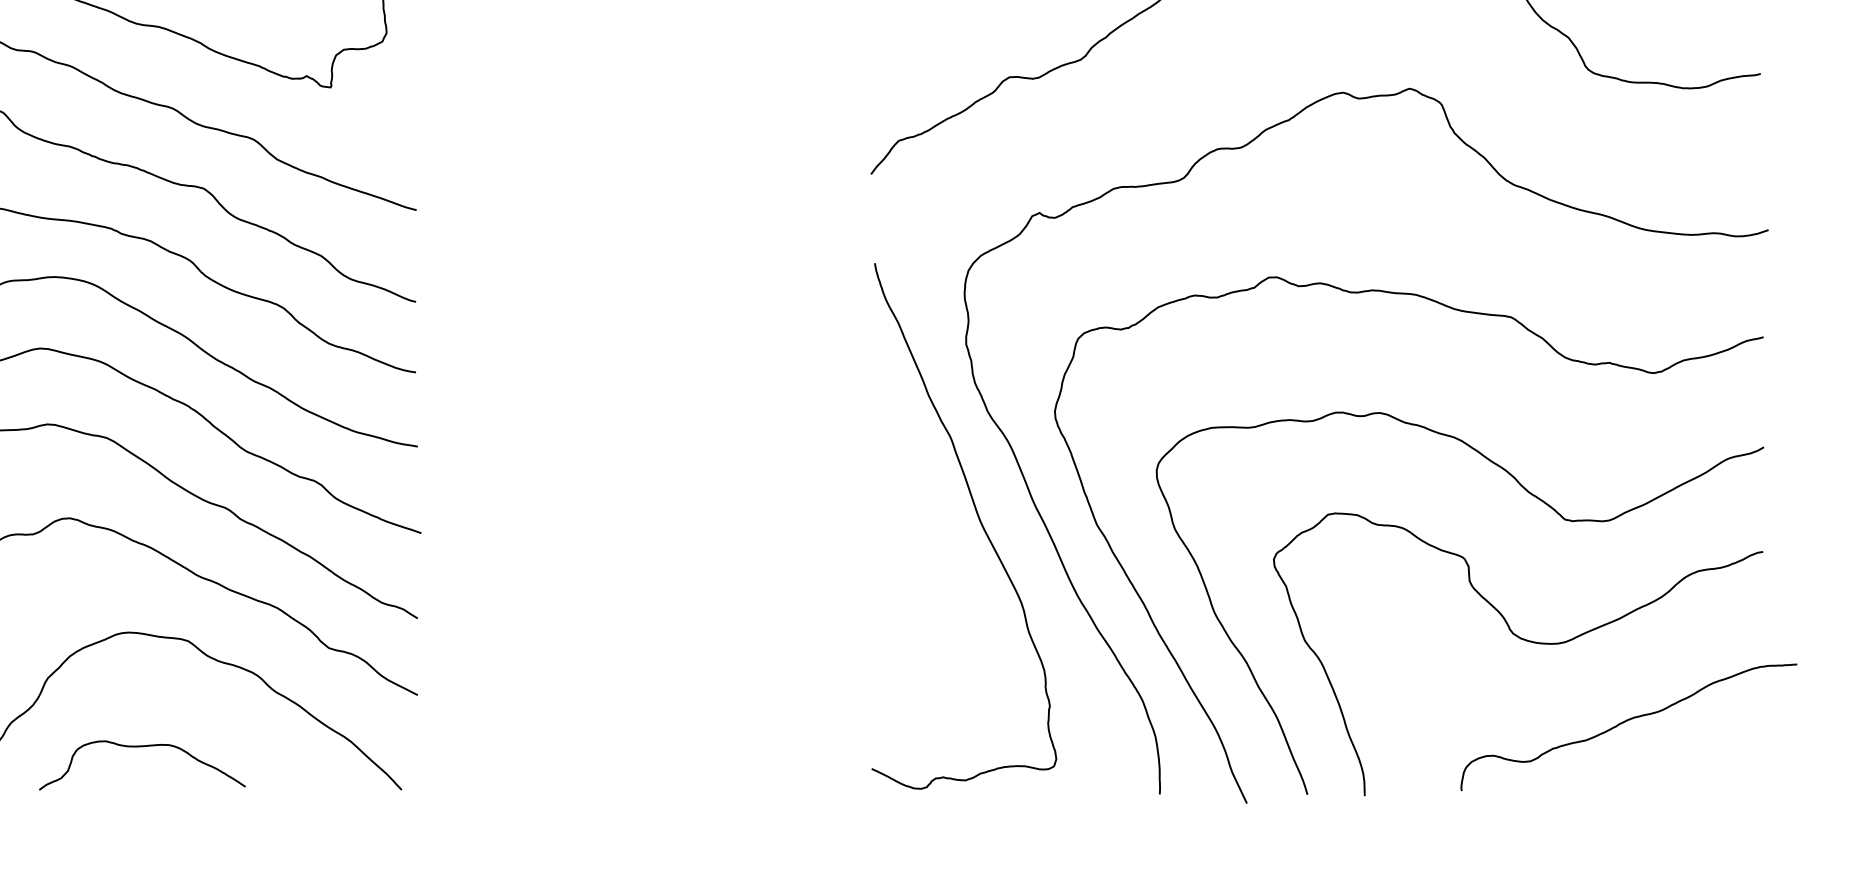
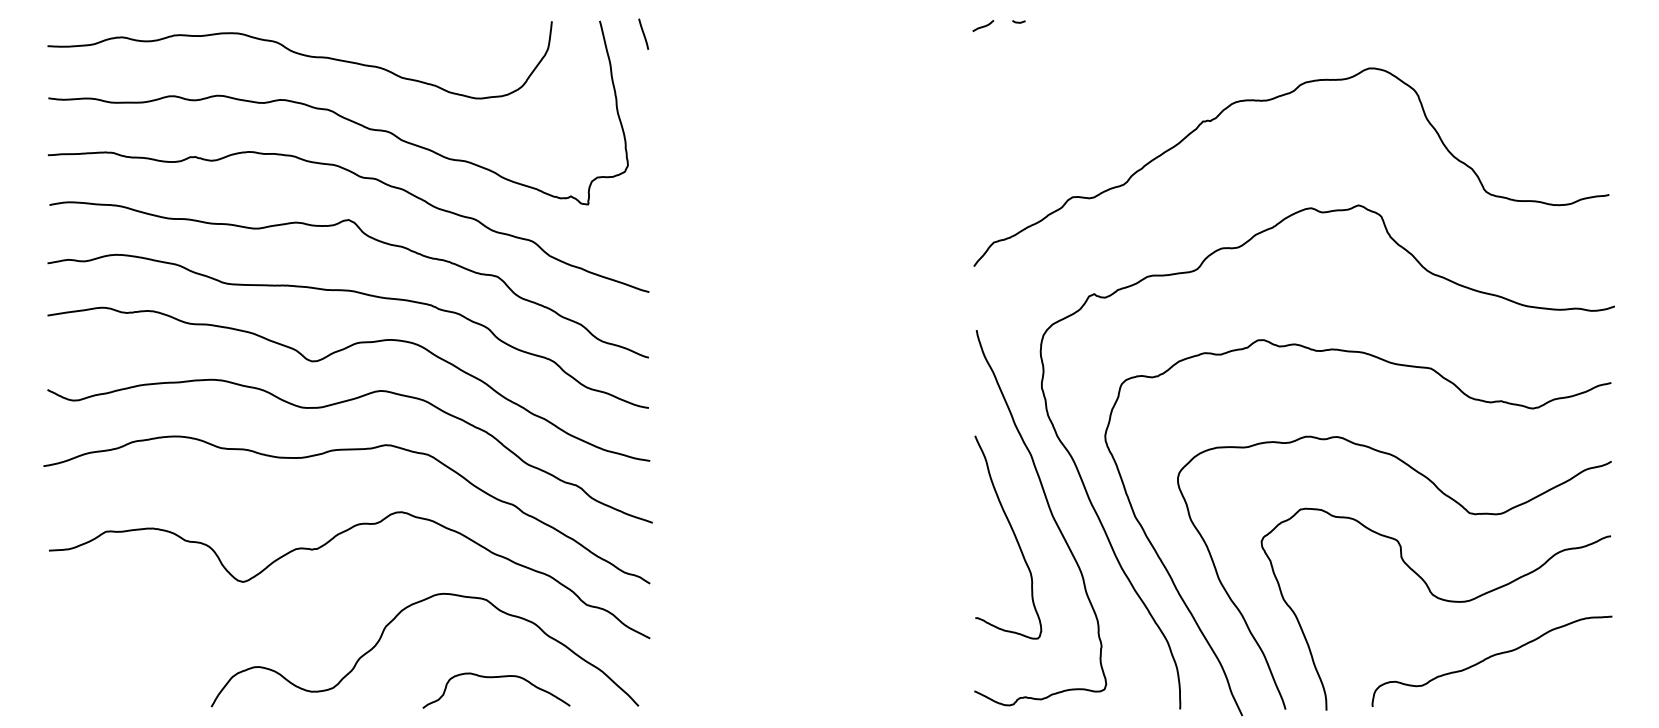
curve: (926, 549) -> (1013, 534), added
curve: (1625, 723) -> (1489, 658), moved
curve: (138, 748) -> (493, 678), moved

